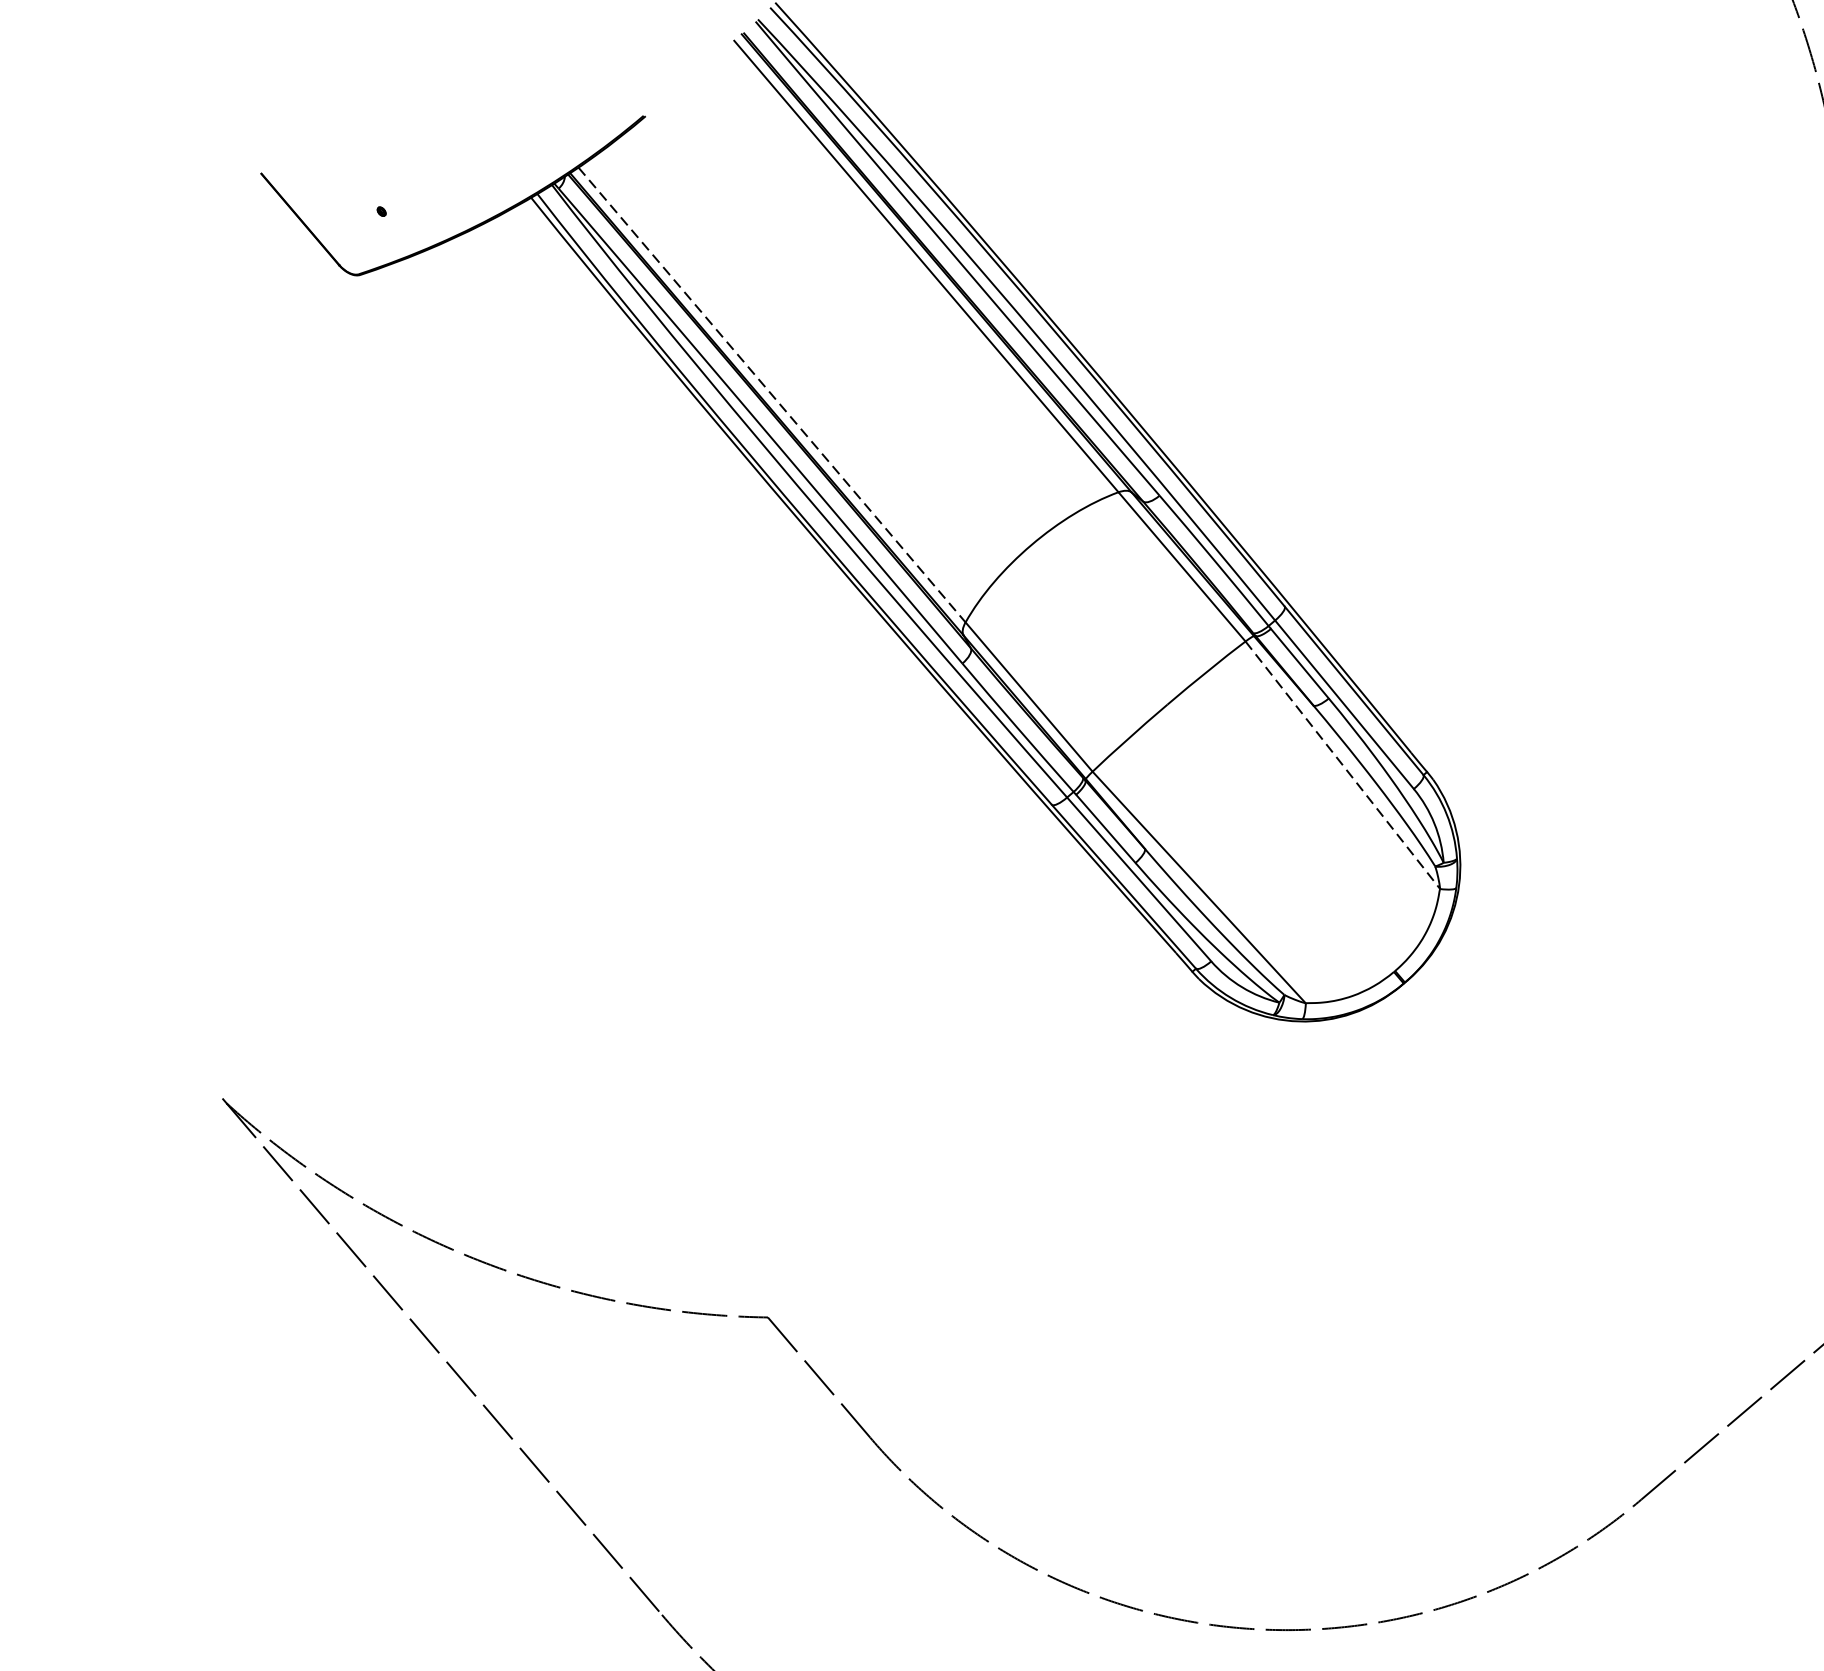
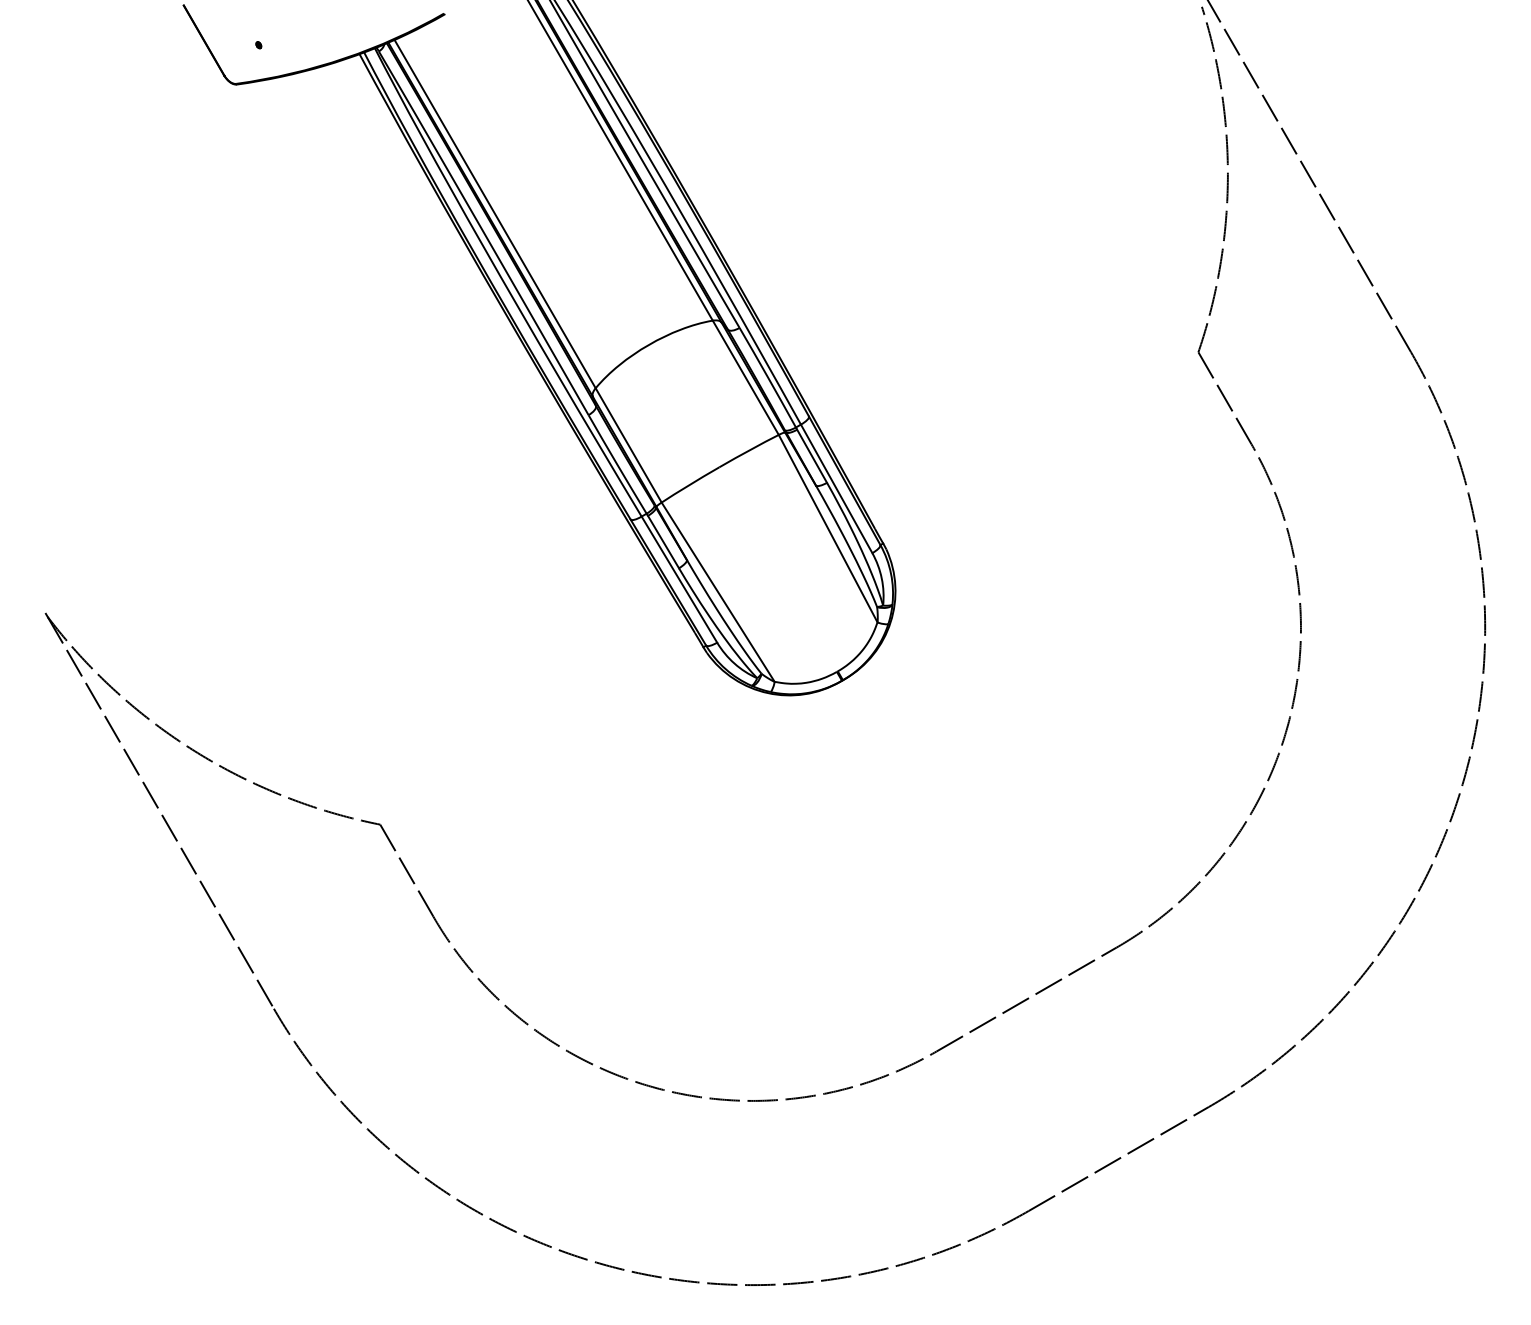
line: (772, 395) -> (495, 214), dashed -> solid
line: (1343, 766) -> (828, 529), dashed -> solid

